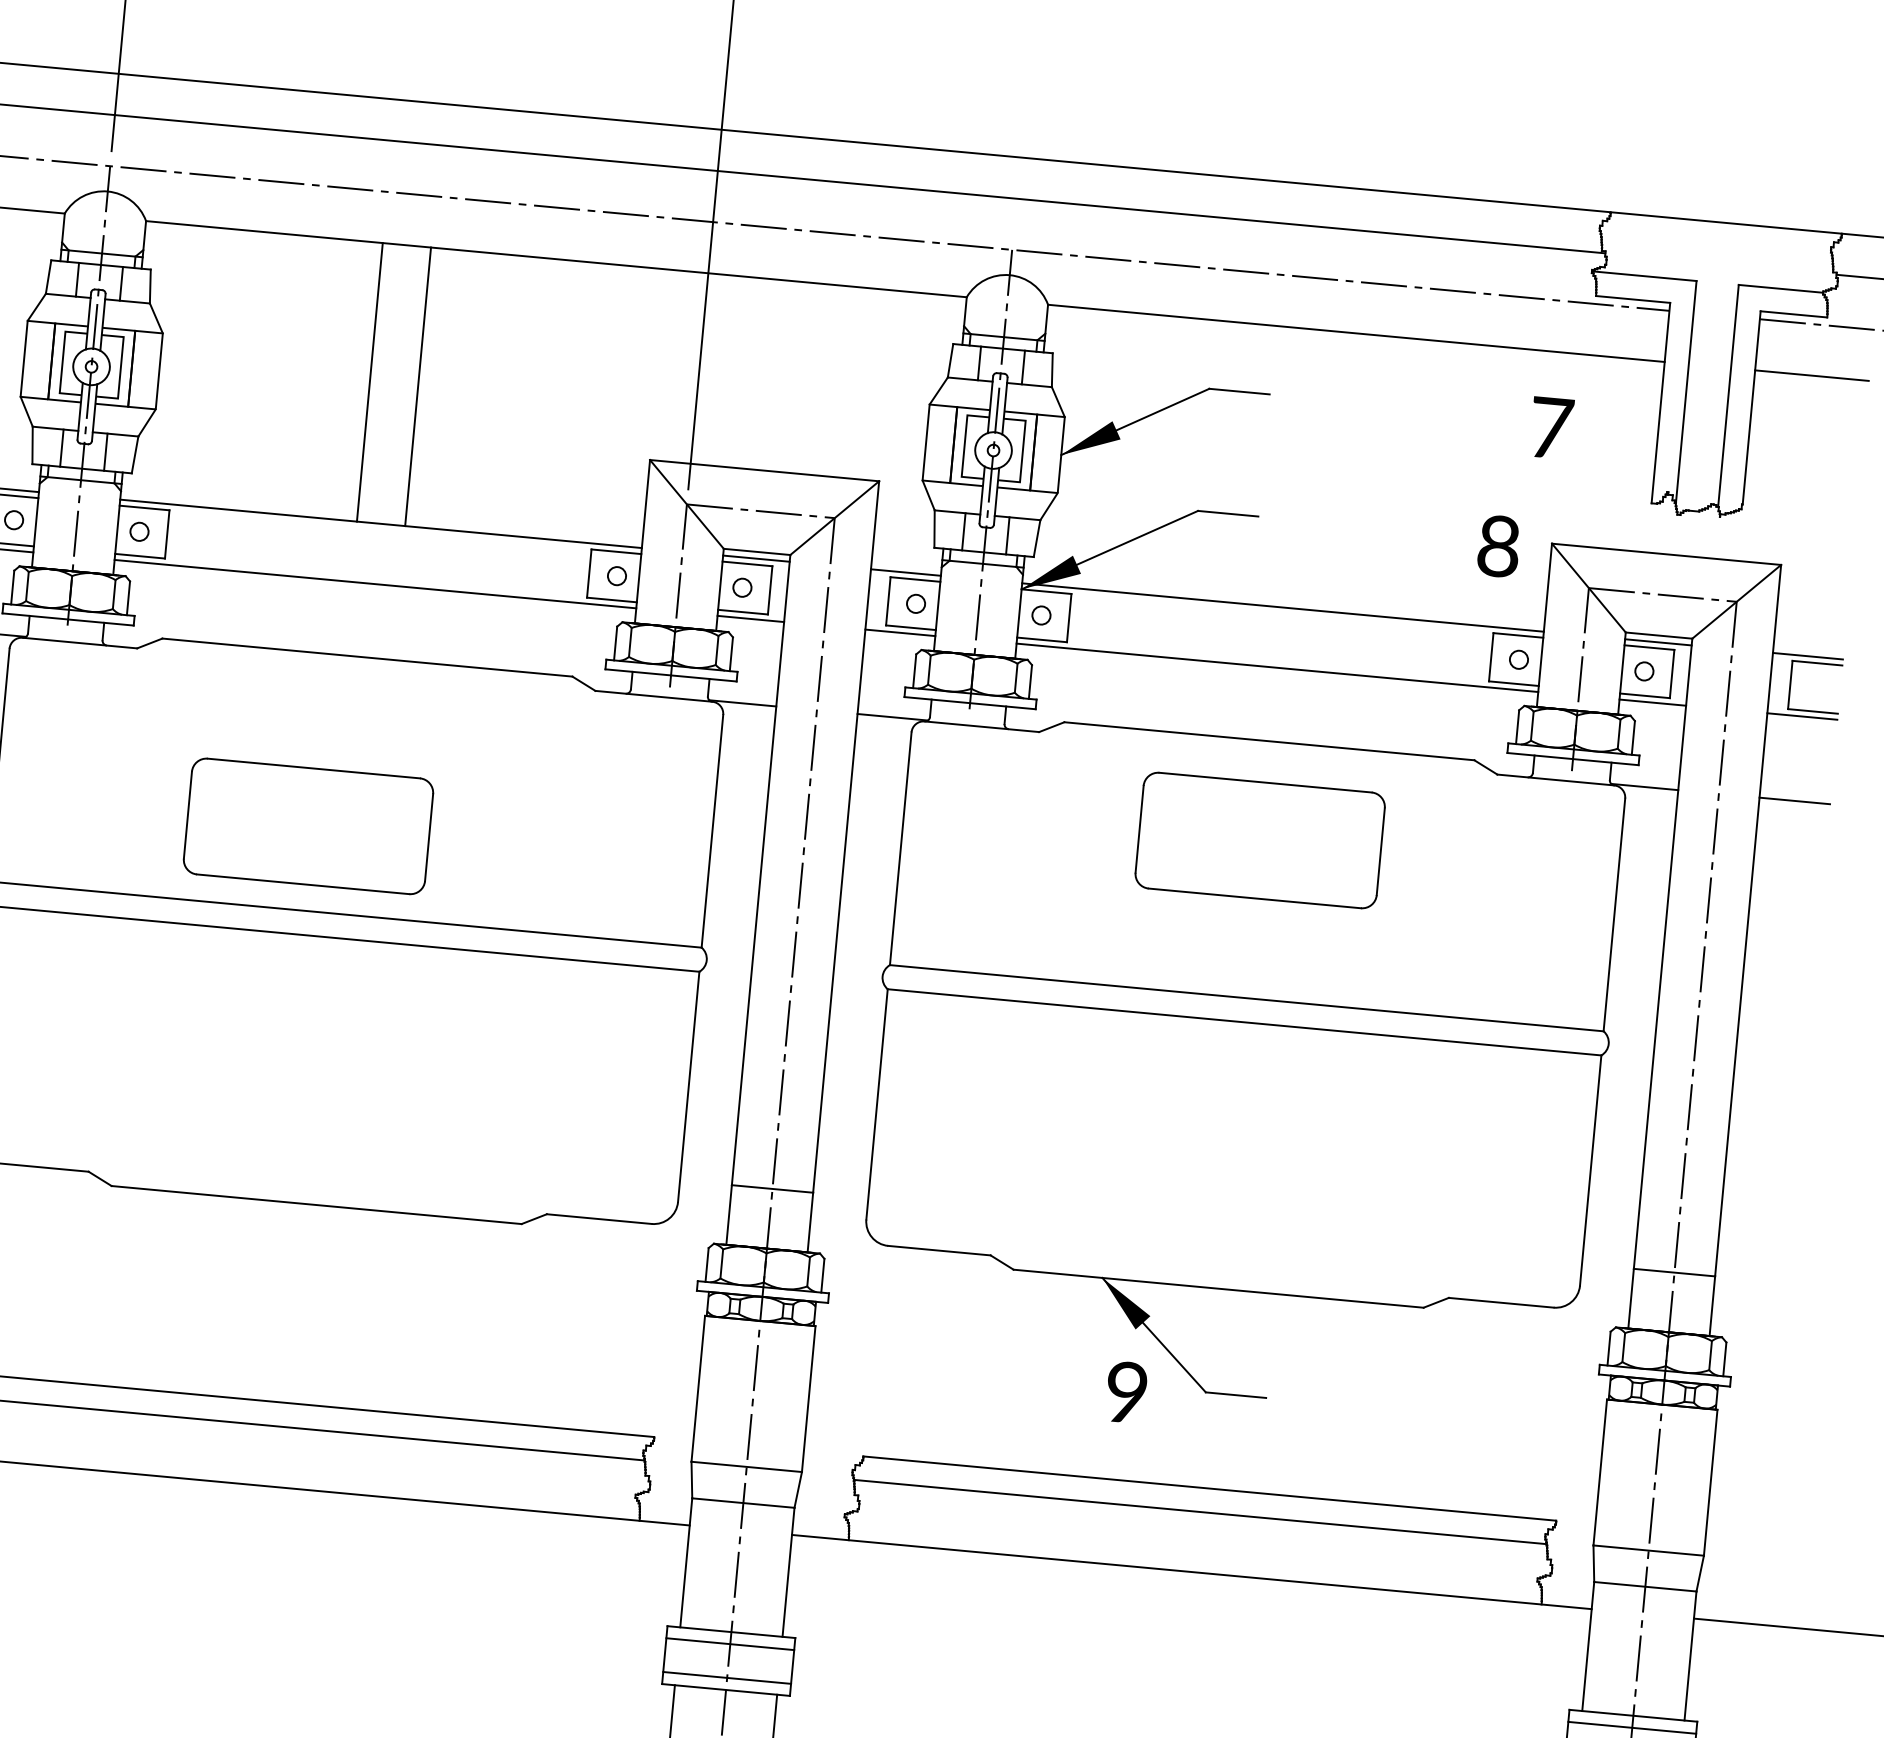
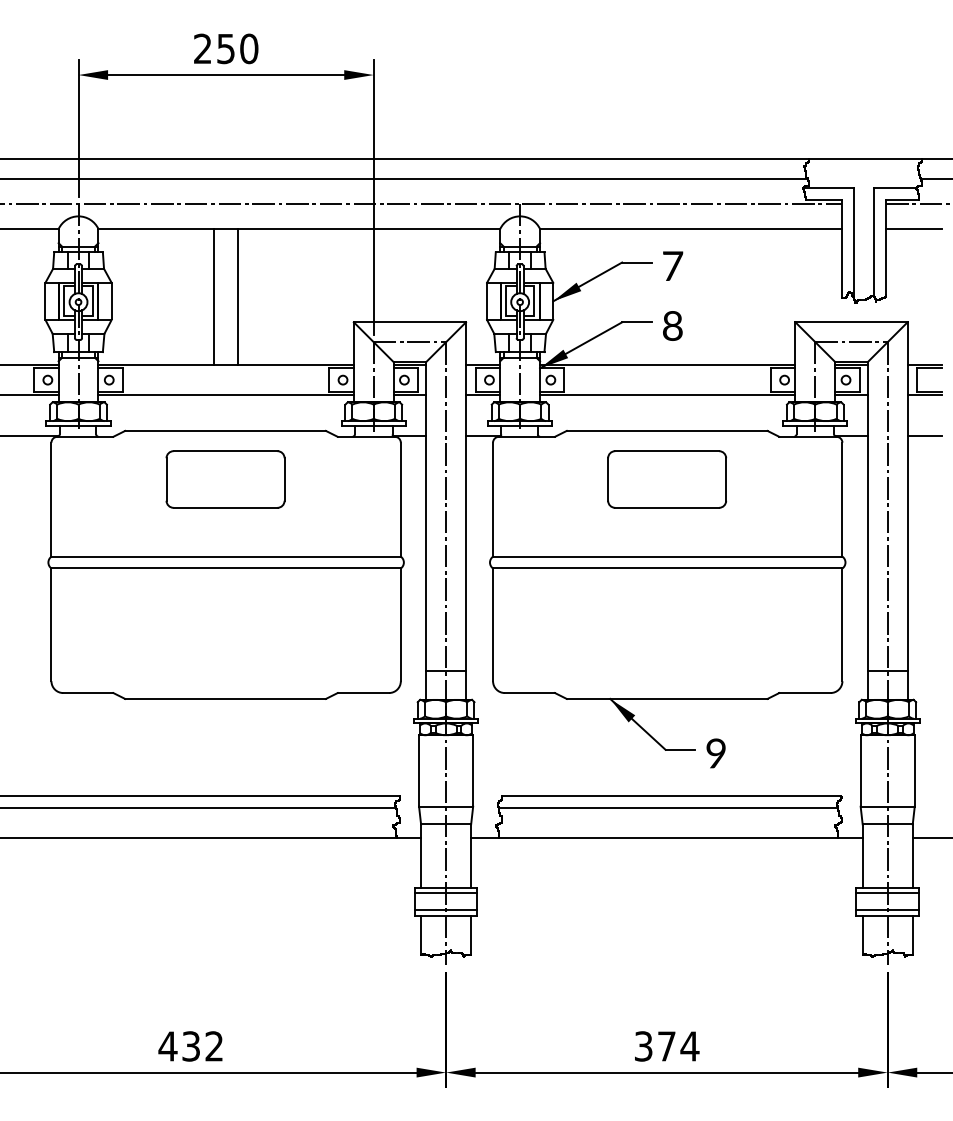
text: (1552, 426) -> (673, 265), moved
text: (1498, 545) -> (672, 325), moved
part: (308, 826) -> (225, 479), moved
text: (1125, 1392) -> (715, 753), moved

